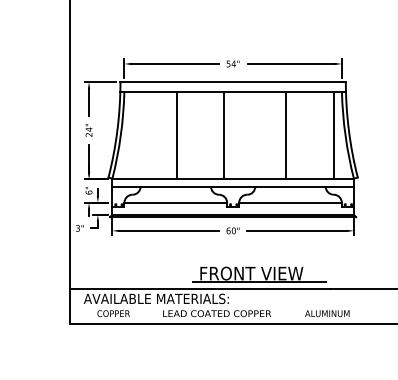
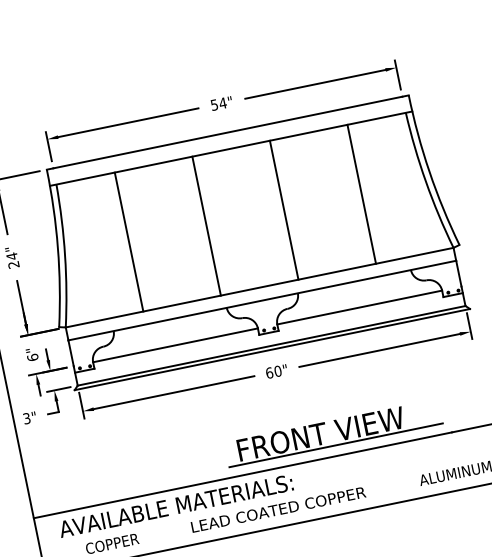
line: (176, 135) -> (128, 242), moved
line: (224, 135) -> (207, 226), moved
line: (286, 135) -> (284, 210), moved
line: (333, 135) -> (361, 194), moved

